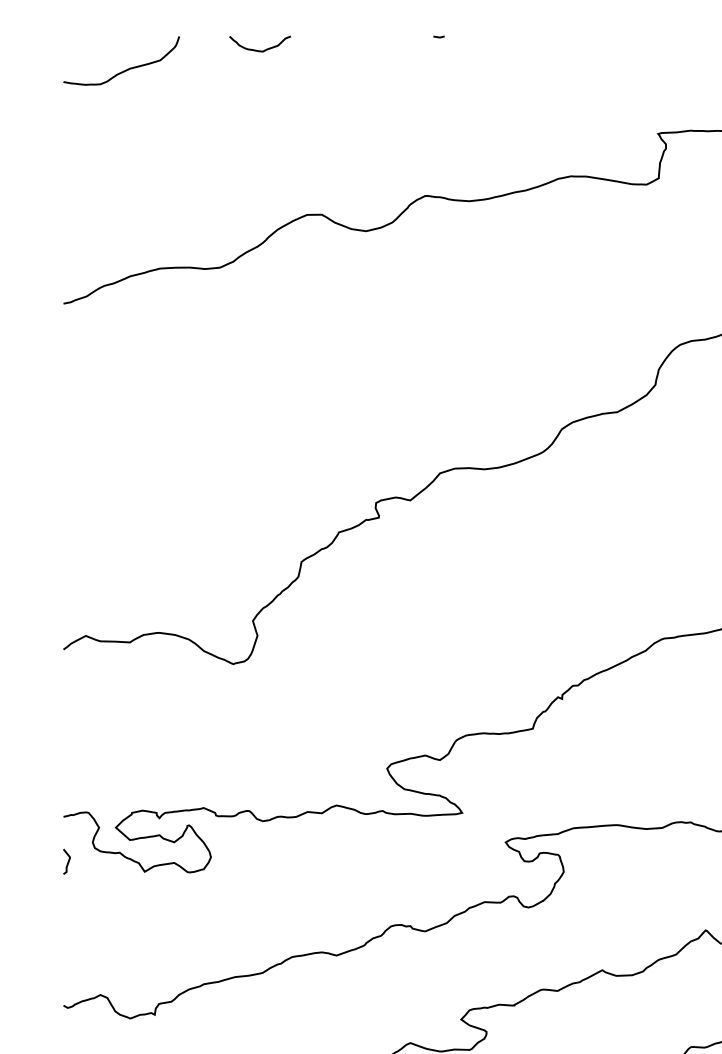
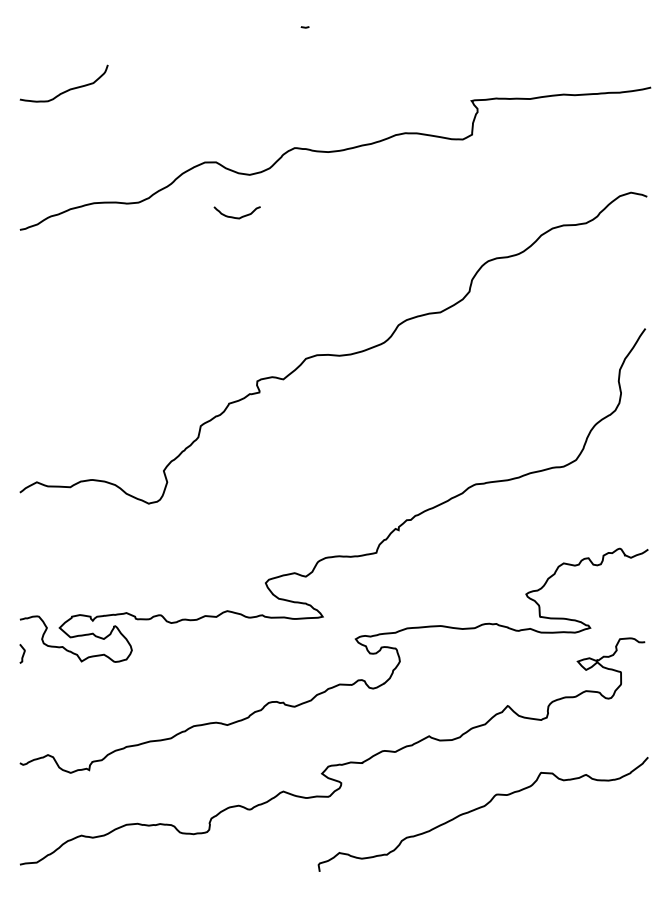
curve: (255, 49) -> (233, 216), moved
curve: (126, 68) -> (67, 89), moved

